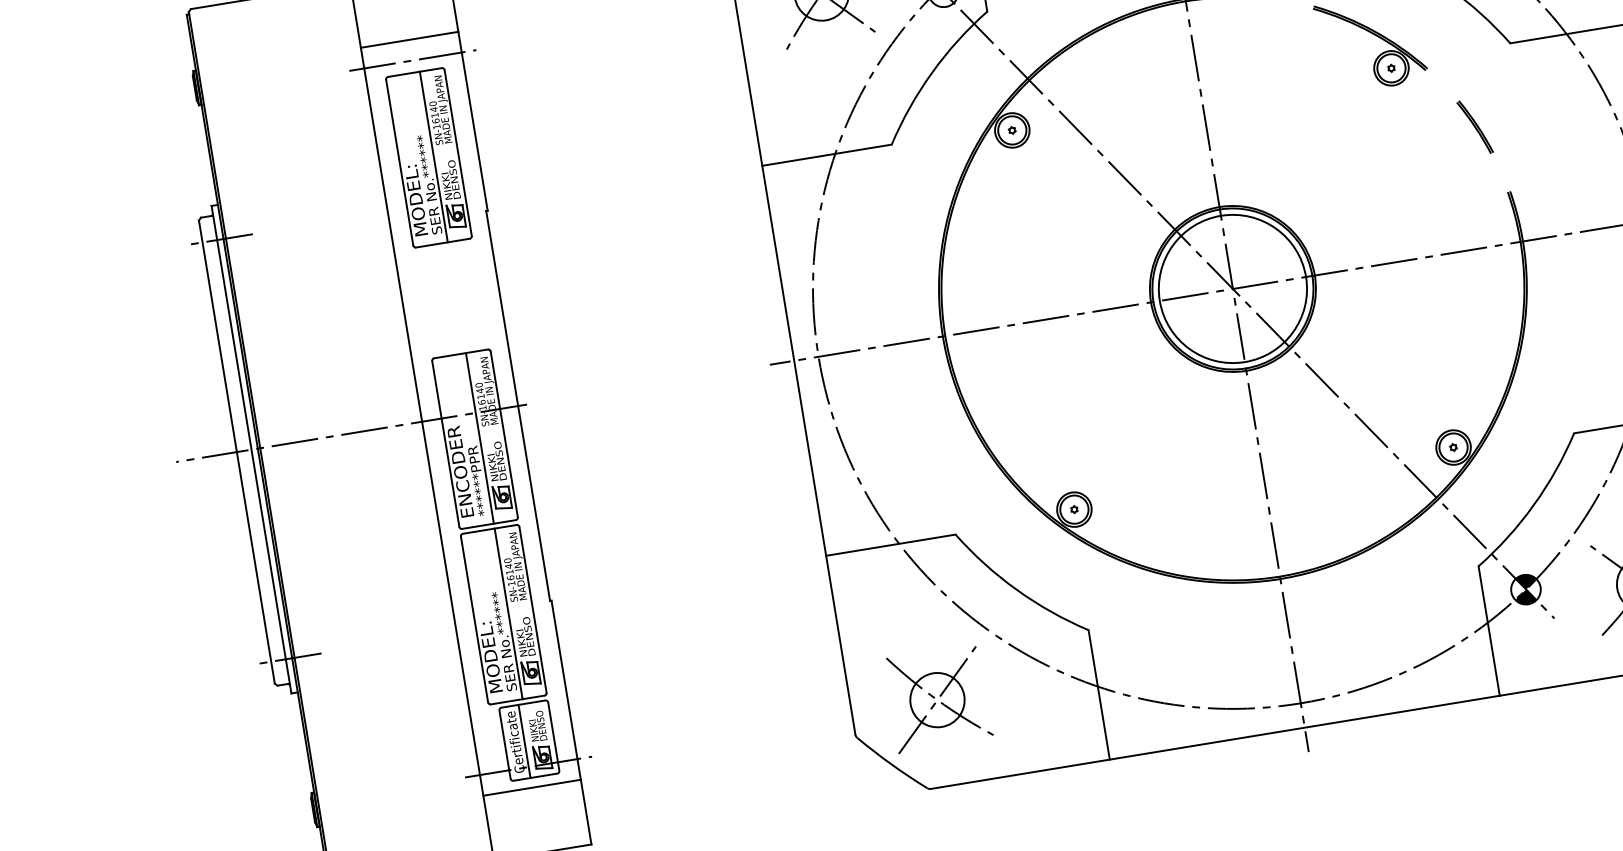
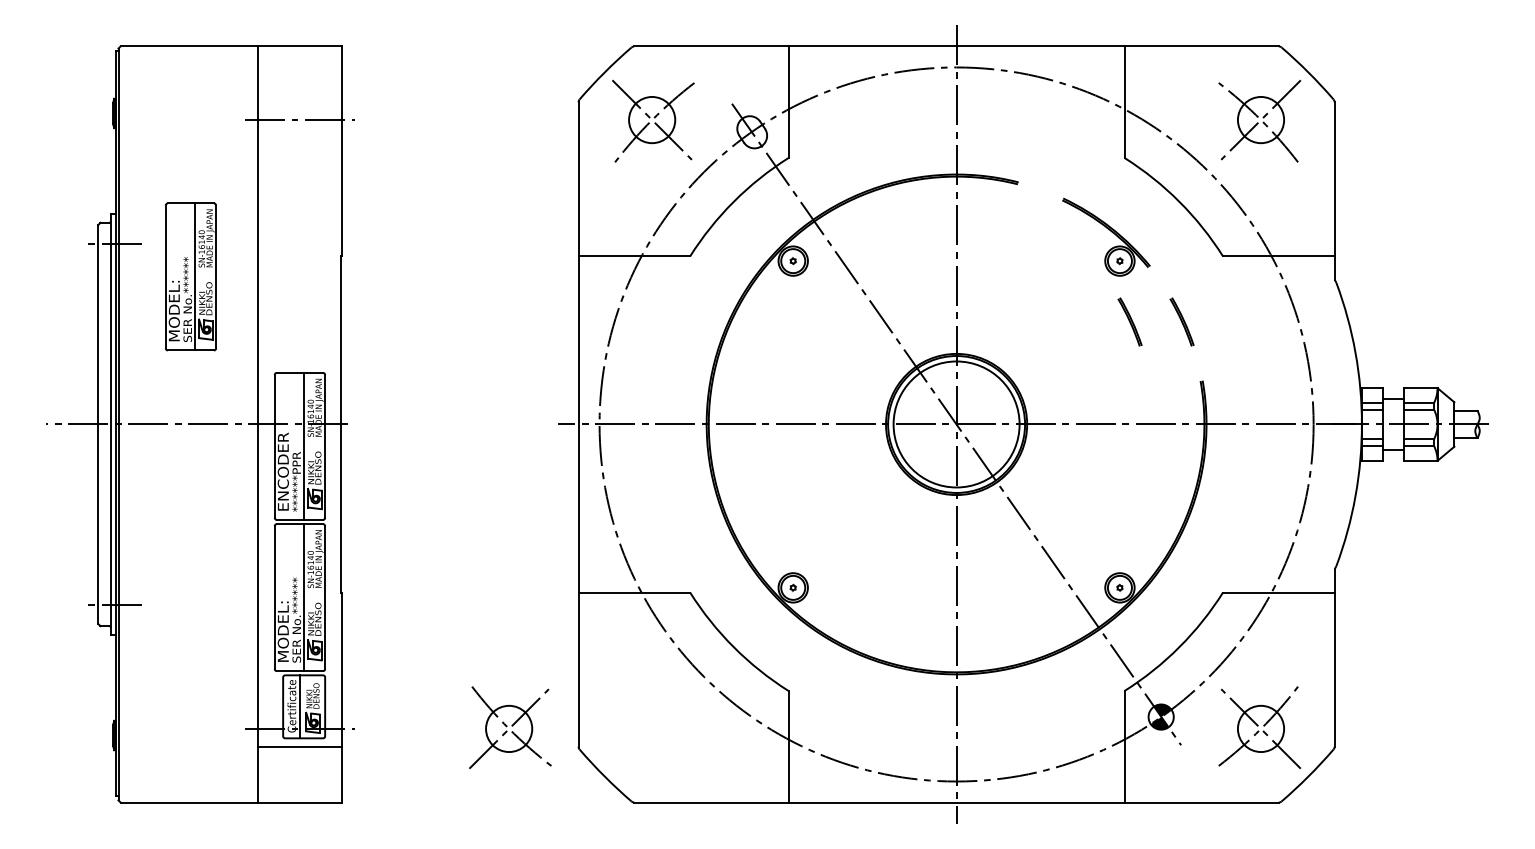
line: (409, 40) -> (299, 102), removed
part: (1414, 136) -> (1129, 321), added
part: (428, 157) -> (190, 276), moved
part: (938, 698) -> (510, 727), moved

